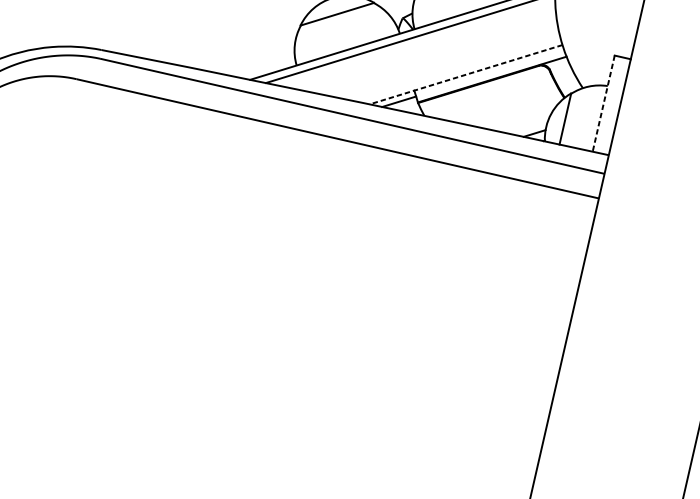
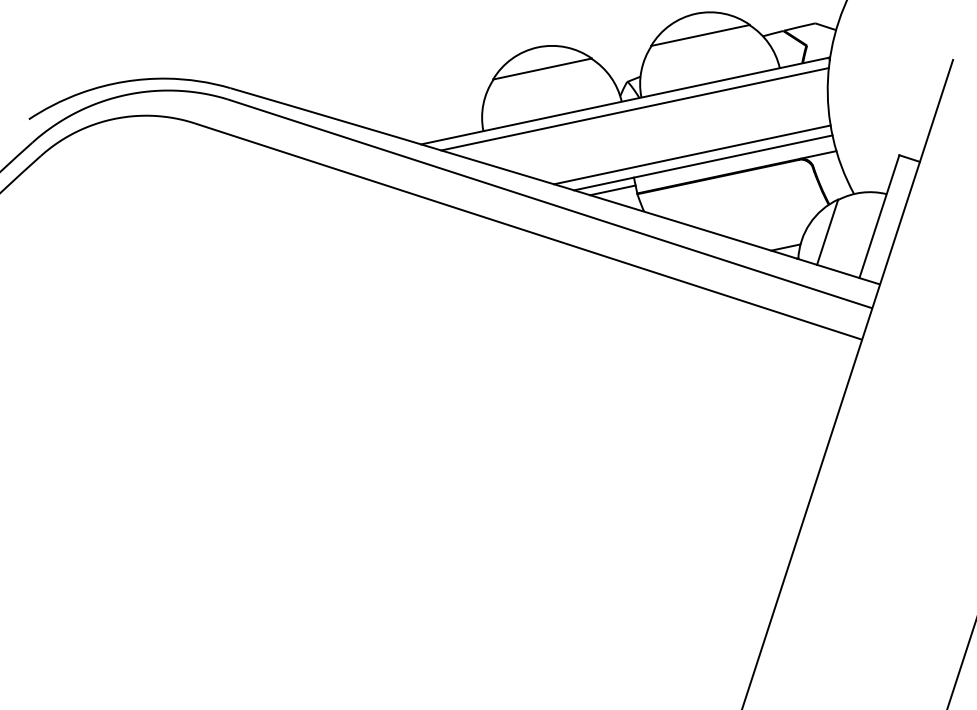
line: (457, 69) -> (692, 154), added
line: (465, 75) -> (702, 163), dashed -> solid
line: (603, 103) -> (879, 216), dashed -> solid

